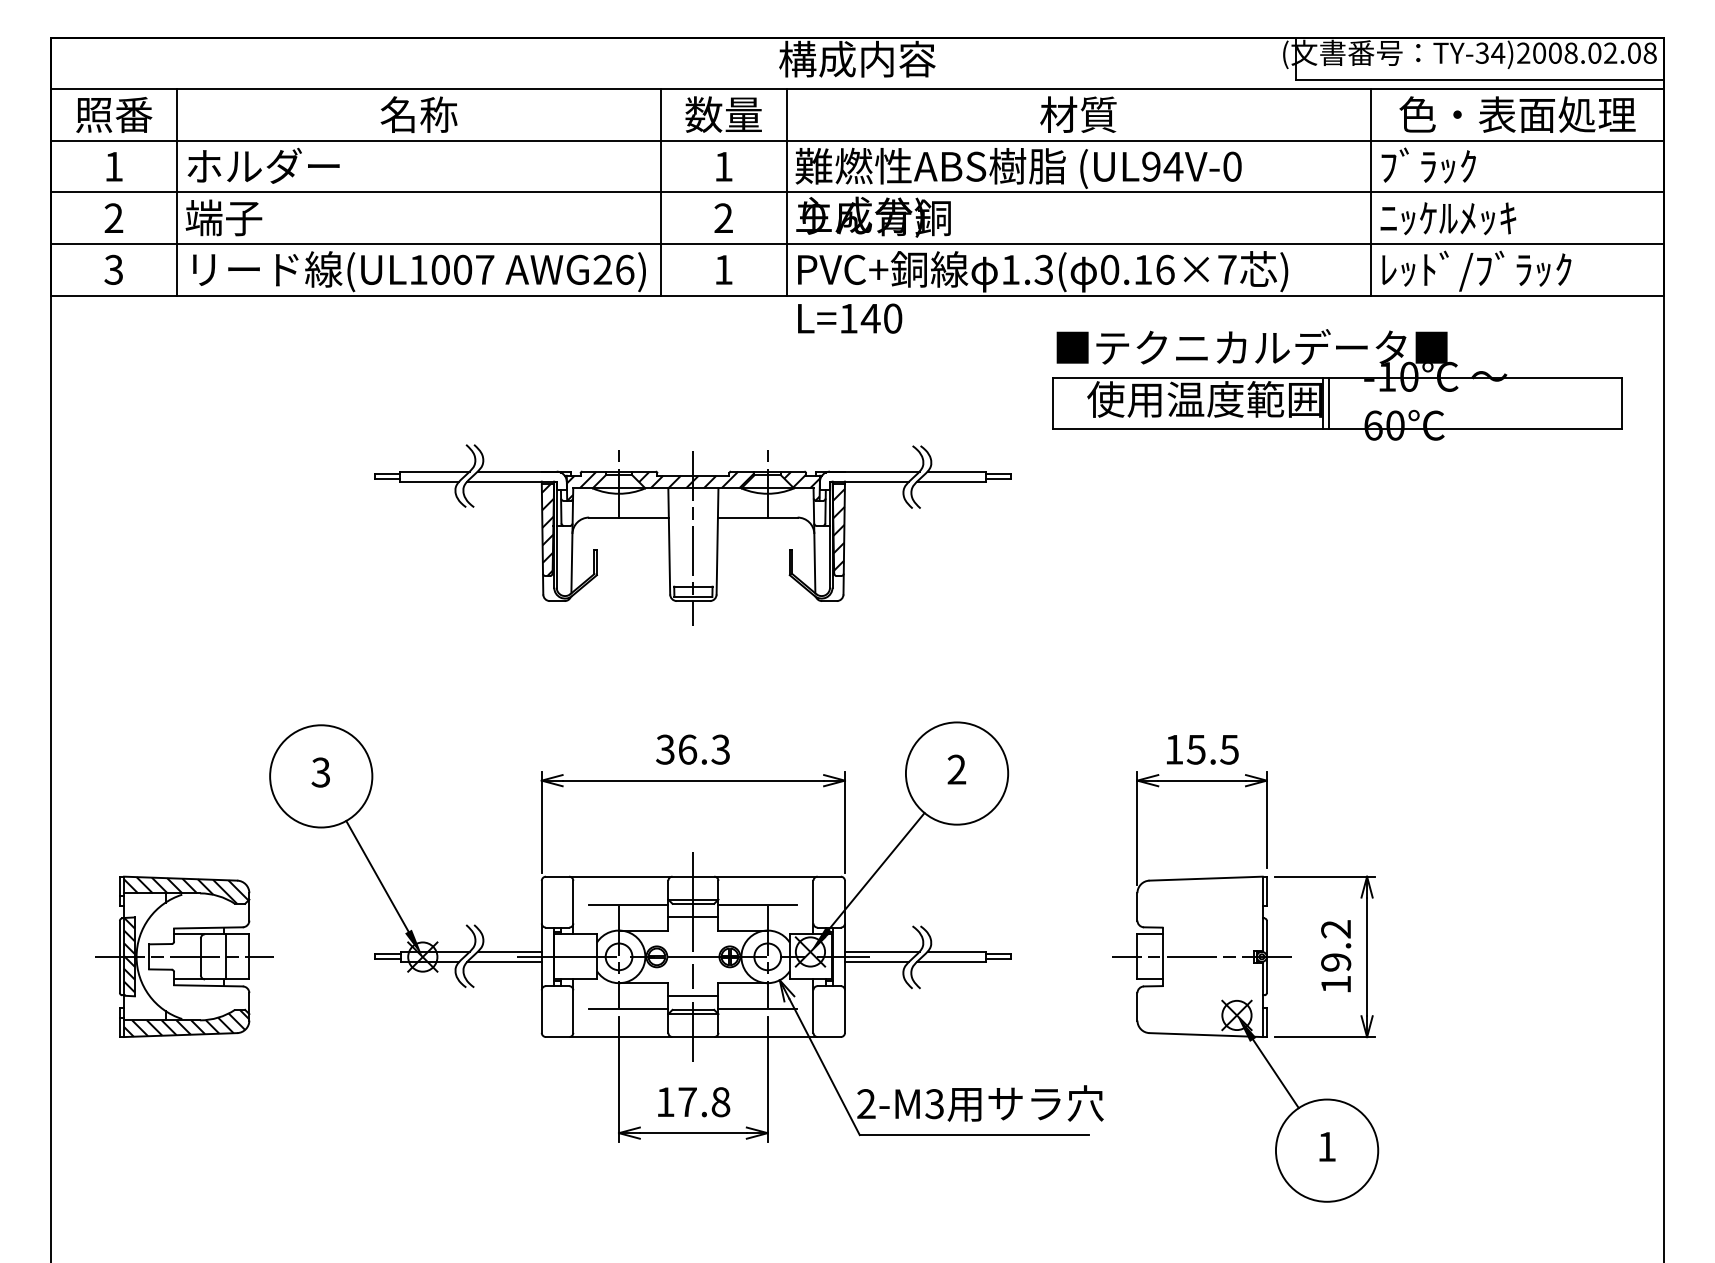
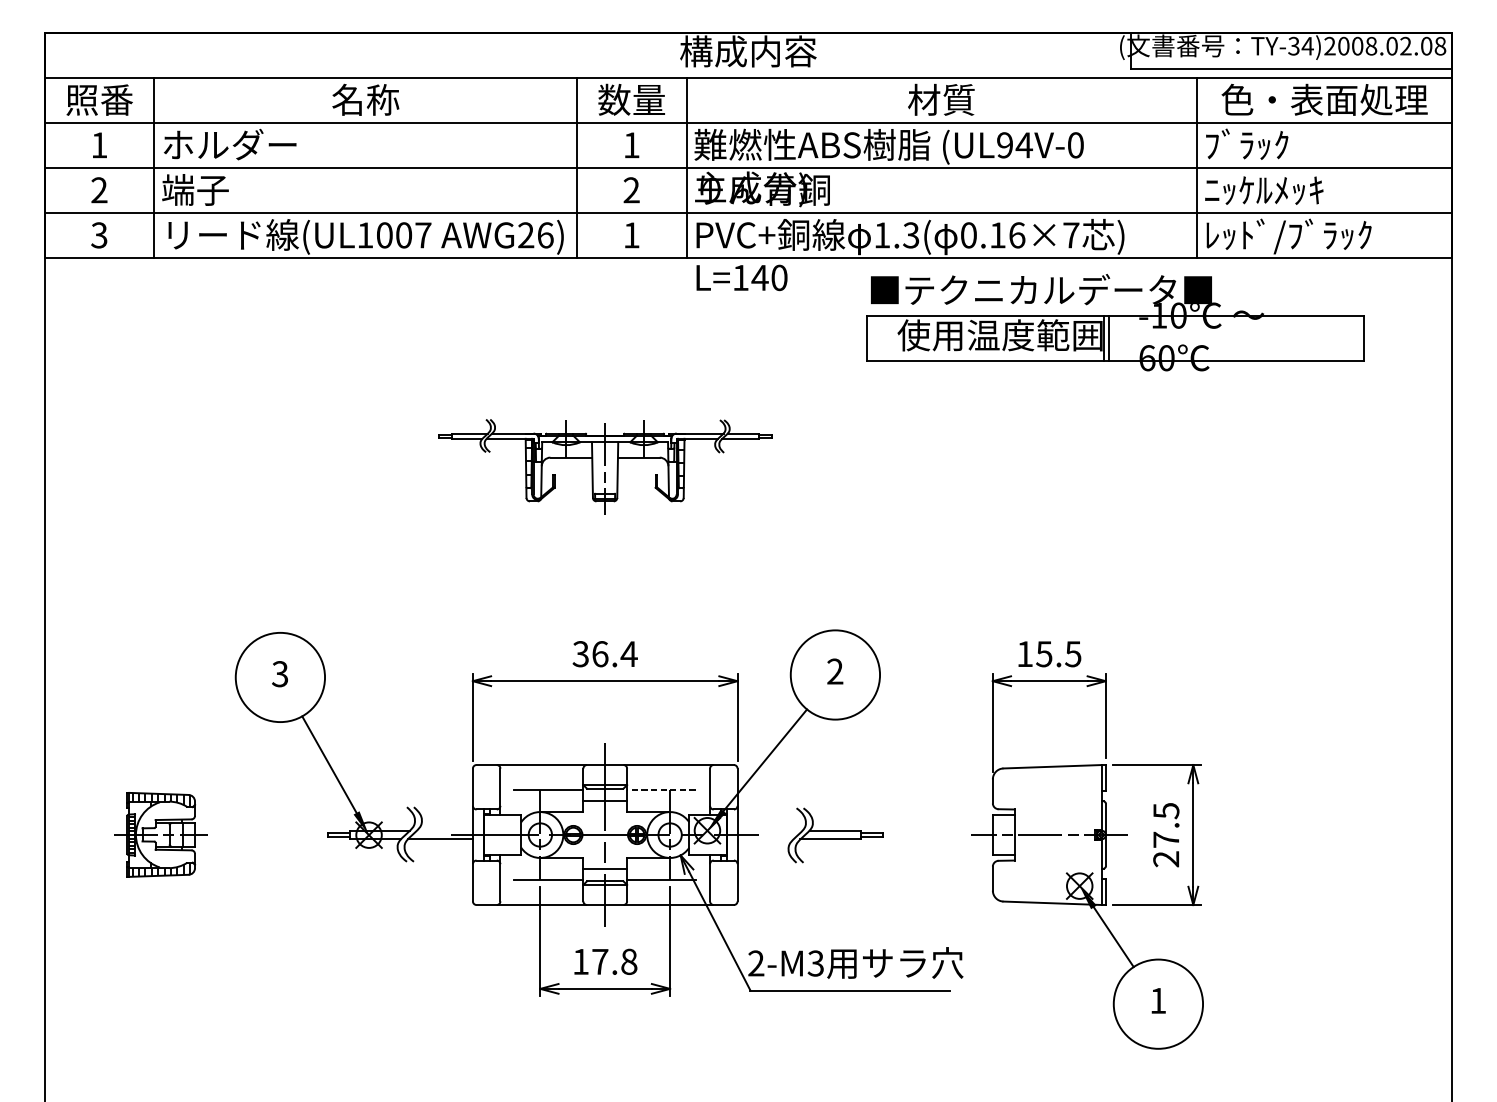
part: (1337, 384) -> (1115, 322), moved
part: (692, 534) -> (604, 466), size x0.6
text: (720, 749) -> (628, 654), 36.3 -> 36.4
line: (757, 904) -> (661, 789), solid -> dashed
line: (509, 951) -> (444, 830), removed
line: (882, 951) -> (770, 830), removed
part: (184, 956) -> (161, 834), size x0.6
text: (1336, 956) -> (1166, 834), 19.2 -> 27.5
line: (877, 961) -> (765, 839), removed

